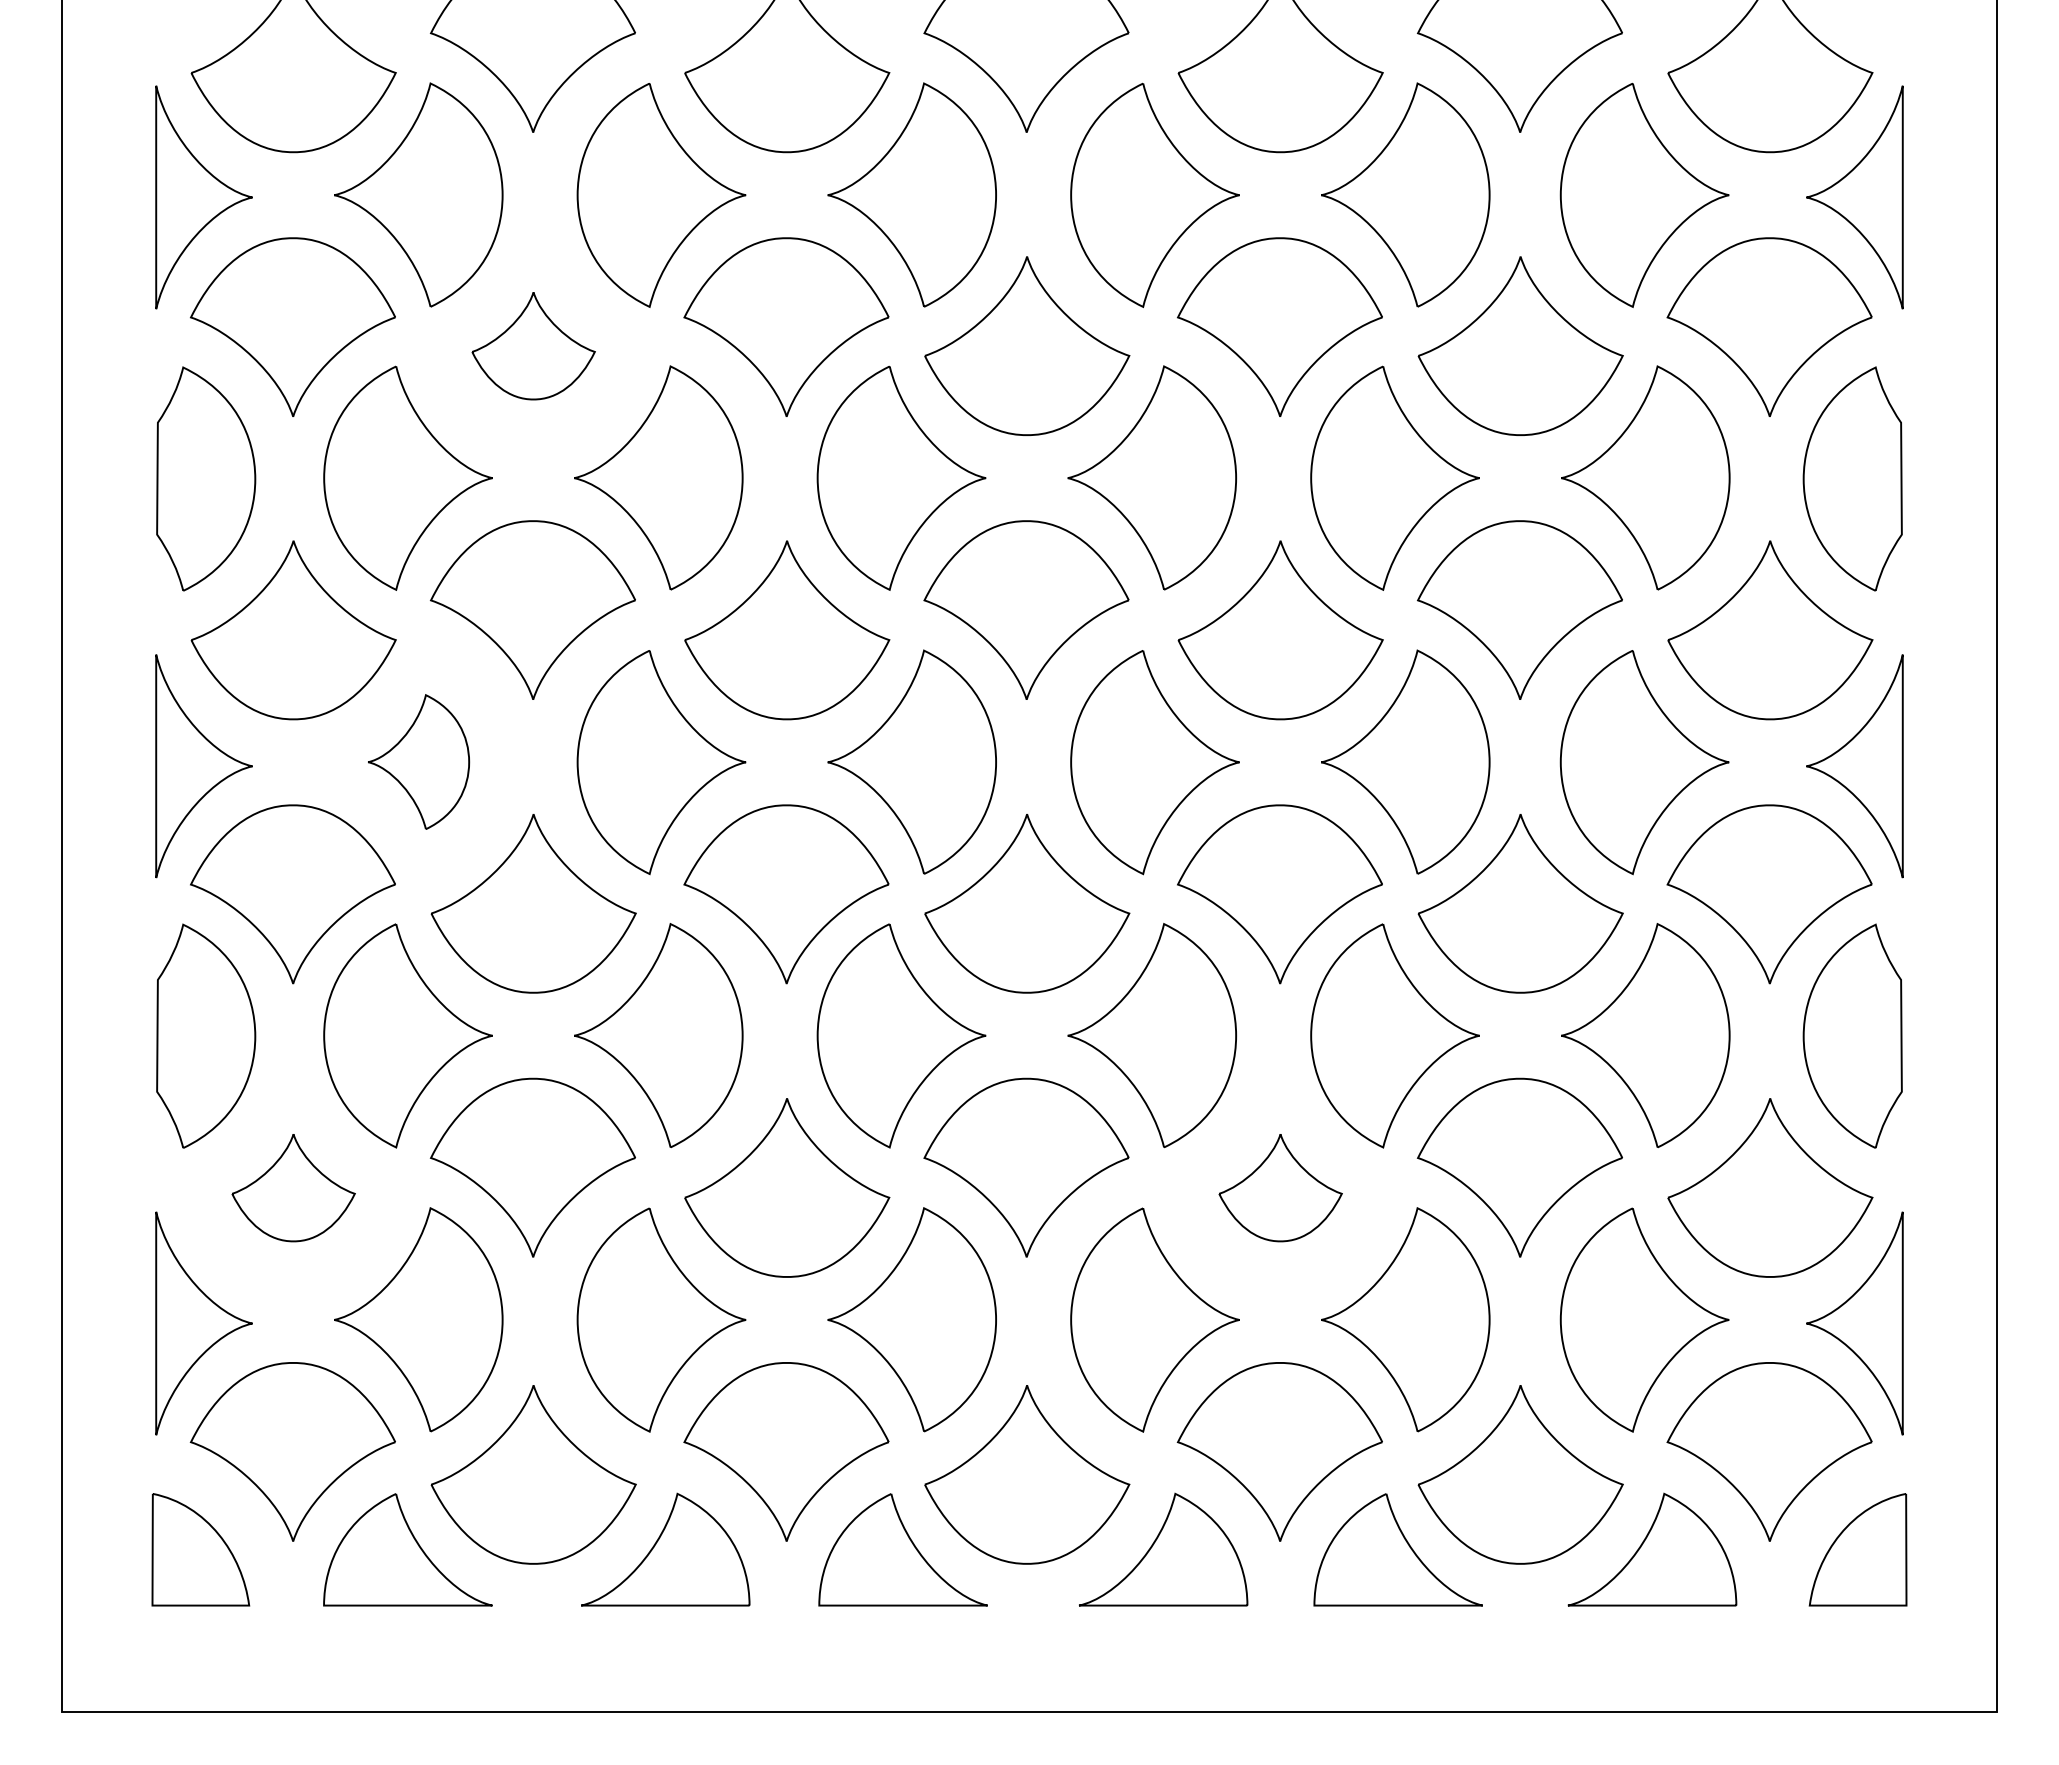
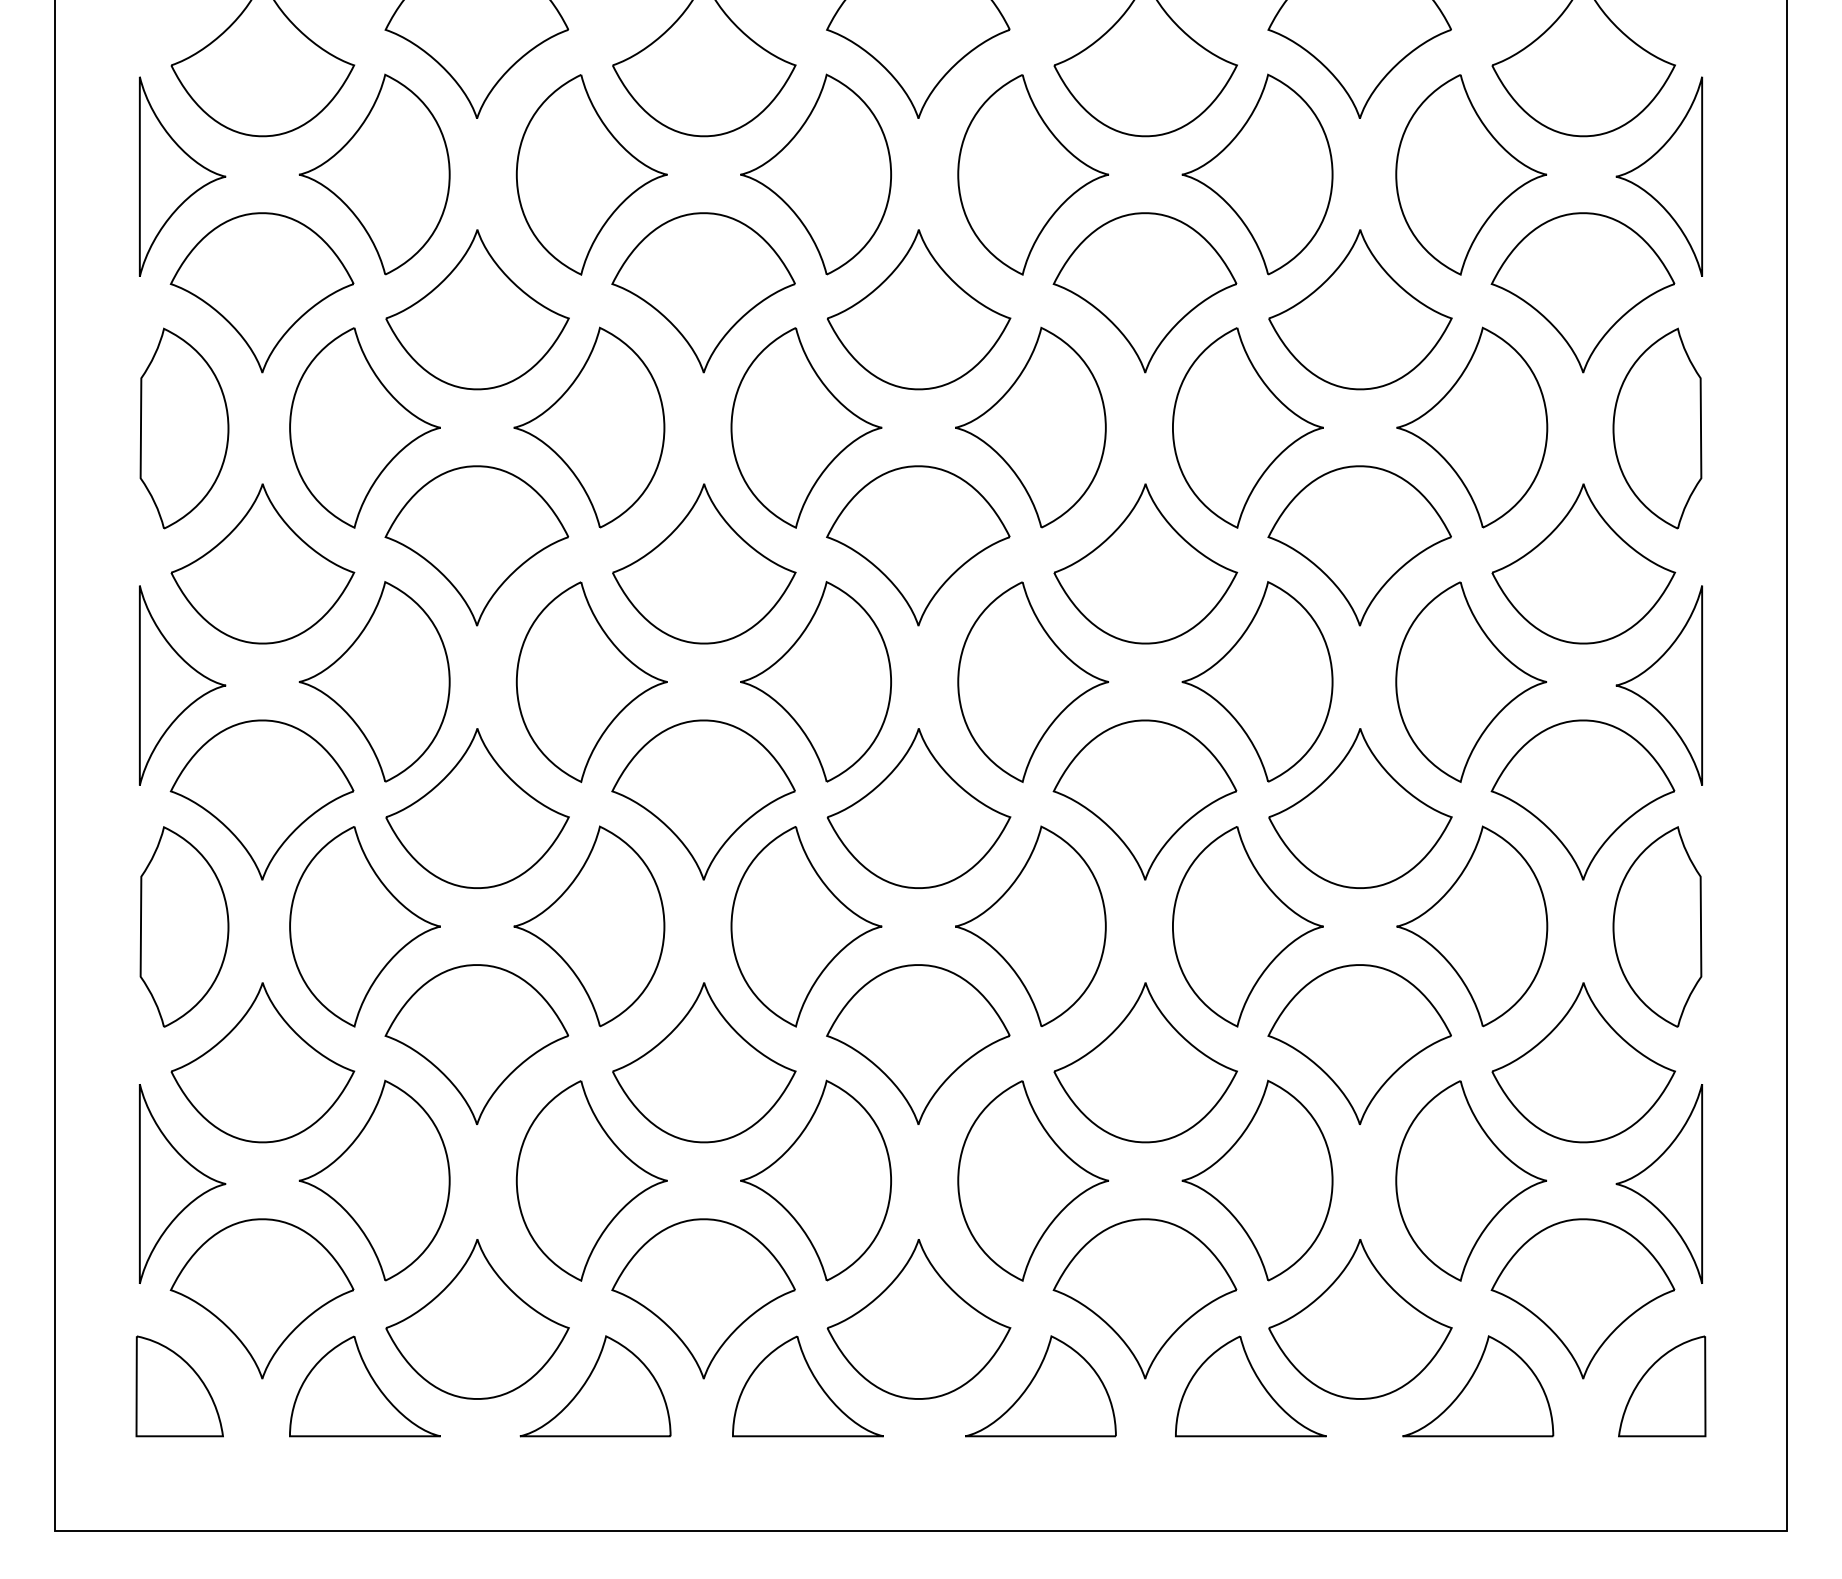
part: (533, 345) -> (477, 309), size x1.67
part: (418, 761) -> (374, 681), size x1.67
part: (293, 1187) -> (262, 1062), size x1.67
part: (1280, 1187) -> (1145, 1062), size x1.67

